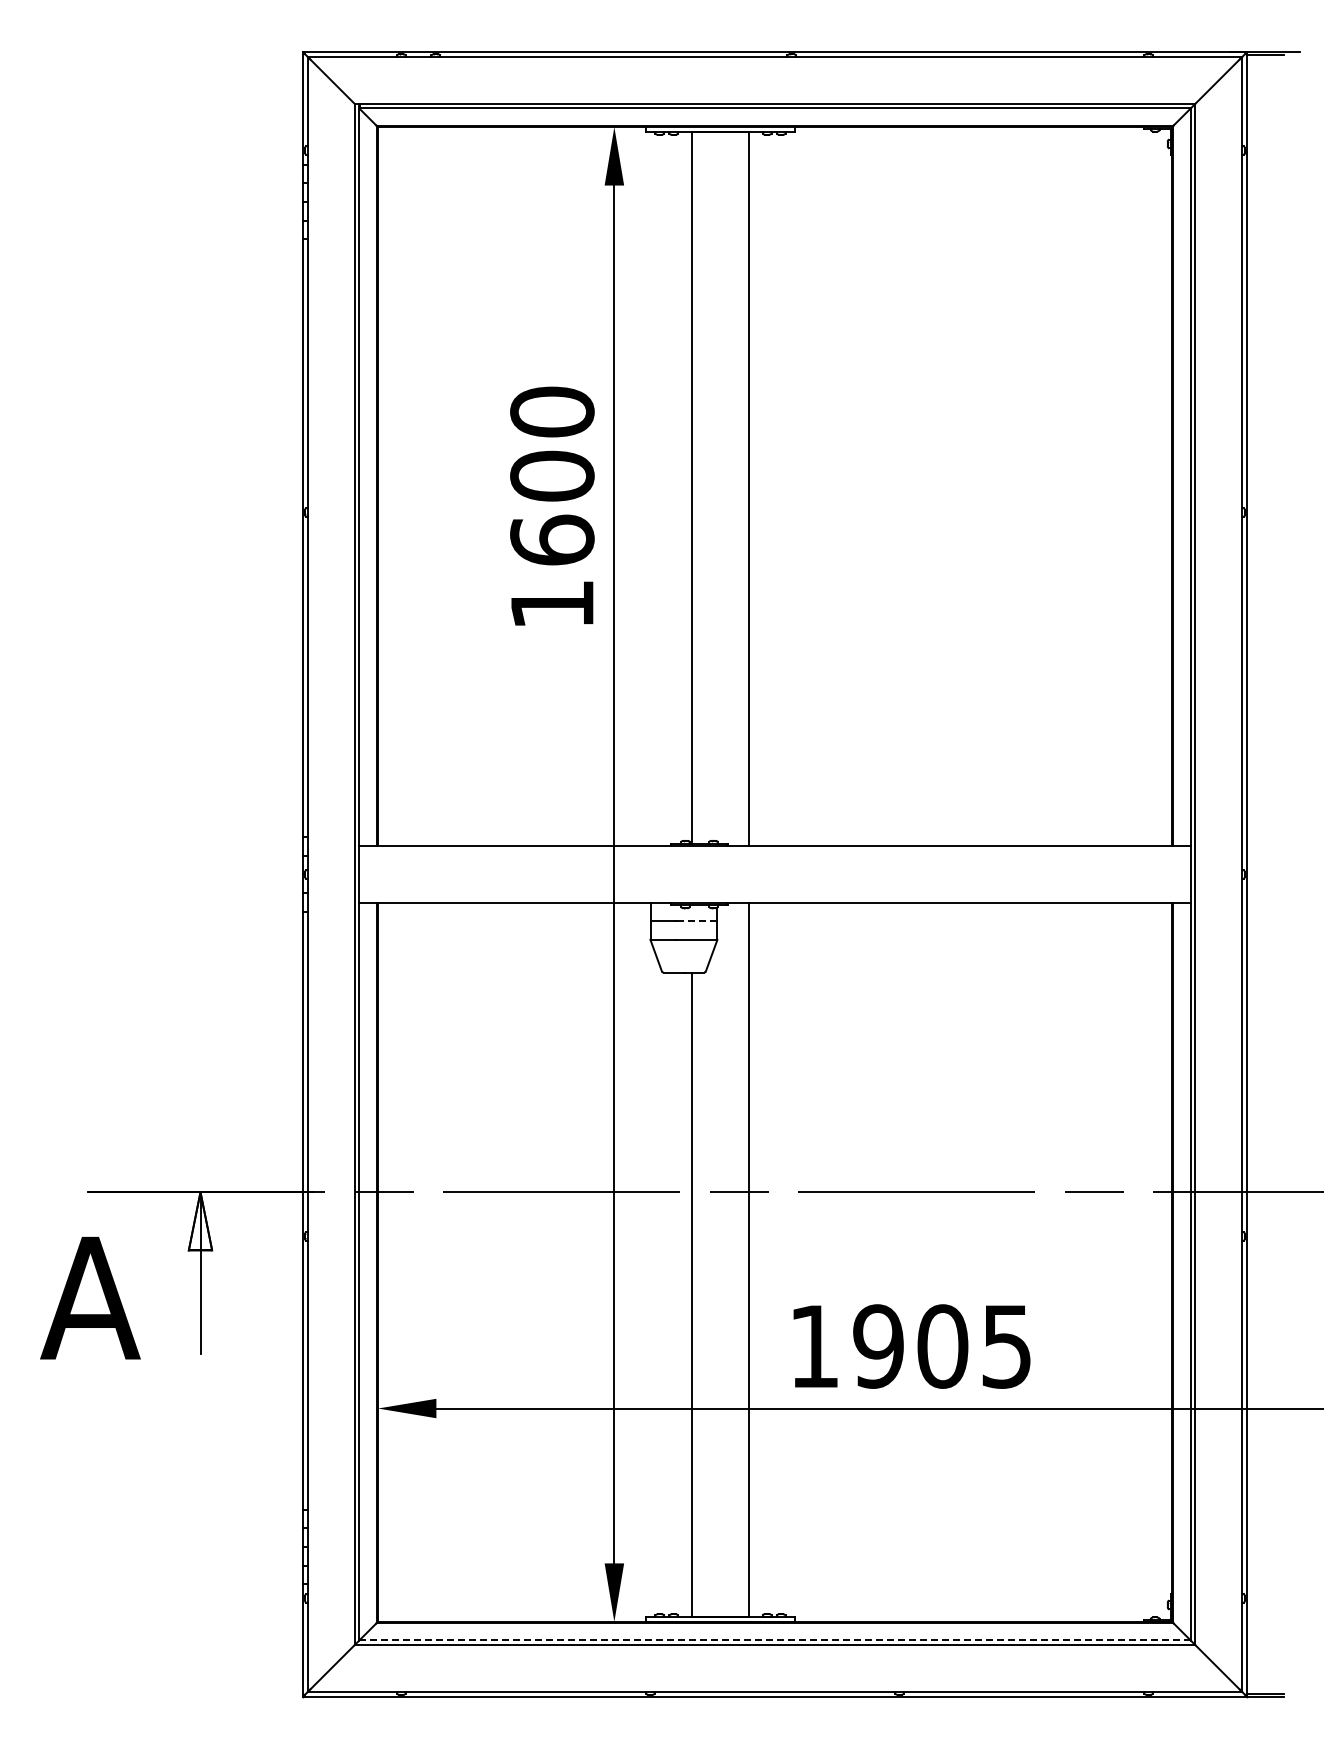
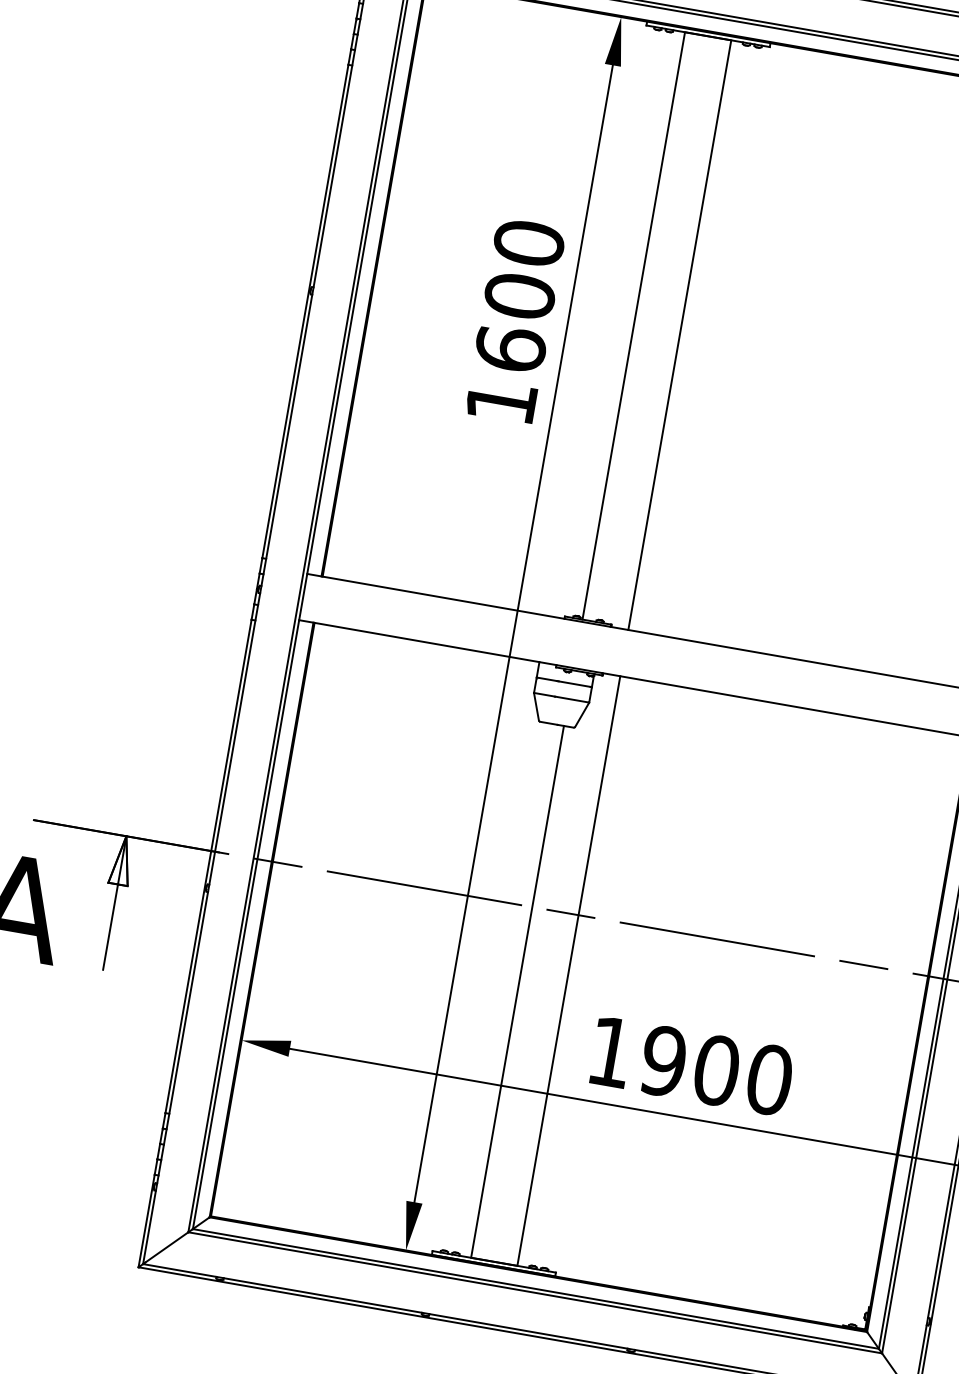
line: (696, 921) -> (574, 684), dashed -> solid
text: (1006, 1346) -> (769, 1079), 1905 -> 1900
line: (775, 1640) -> (536, 1289), dashed -> solid

